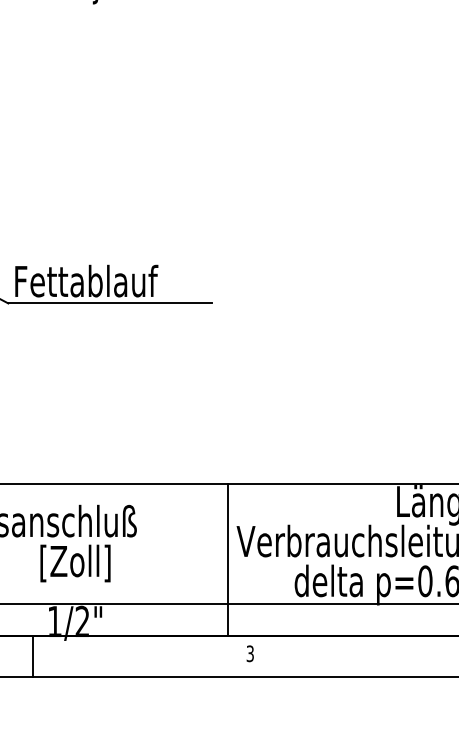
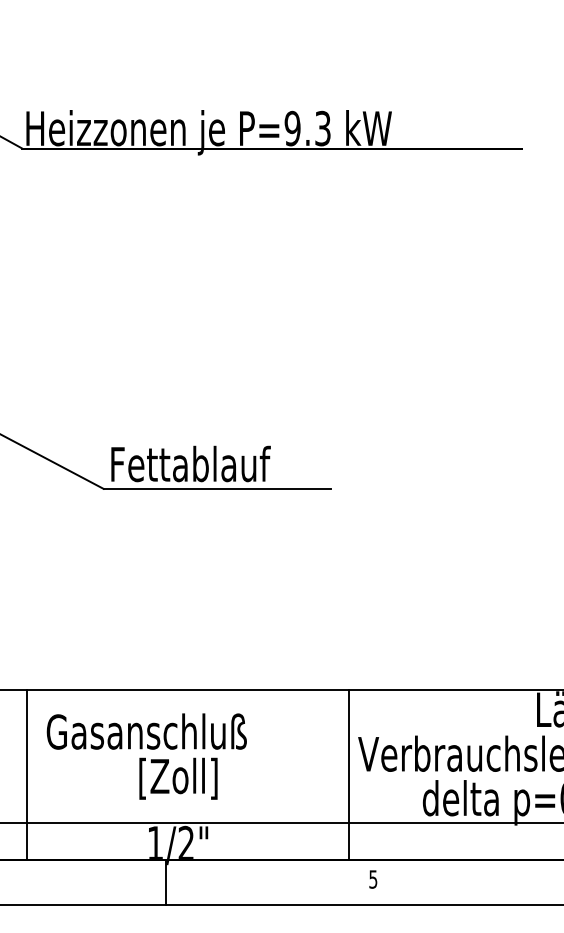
text: (250, 652) -> (373, 878), 3 -> 5
line: (32, 656) -> (165, 882), moved

